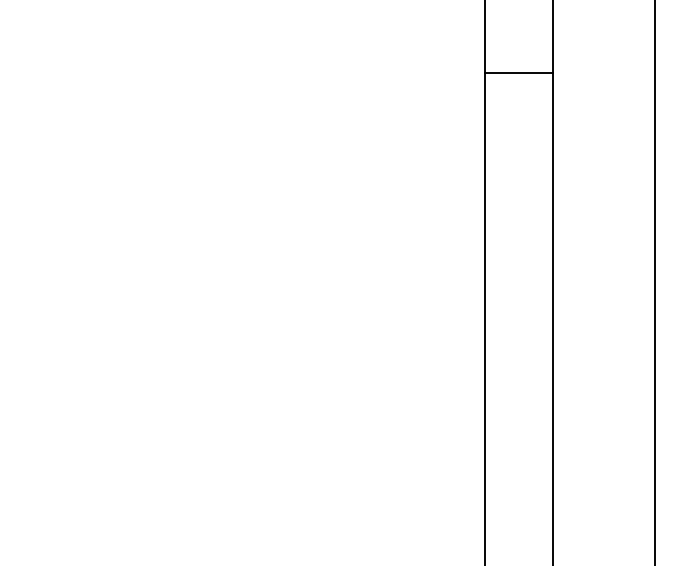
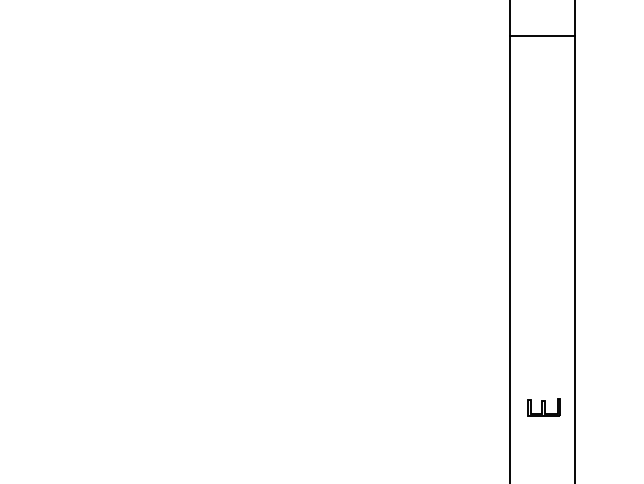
line: (519, 73) -> (543, 36), moved
part: (520, 426) -> (543, 407), added

